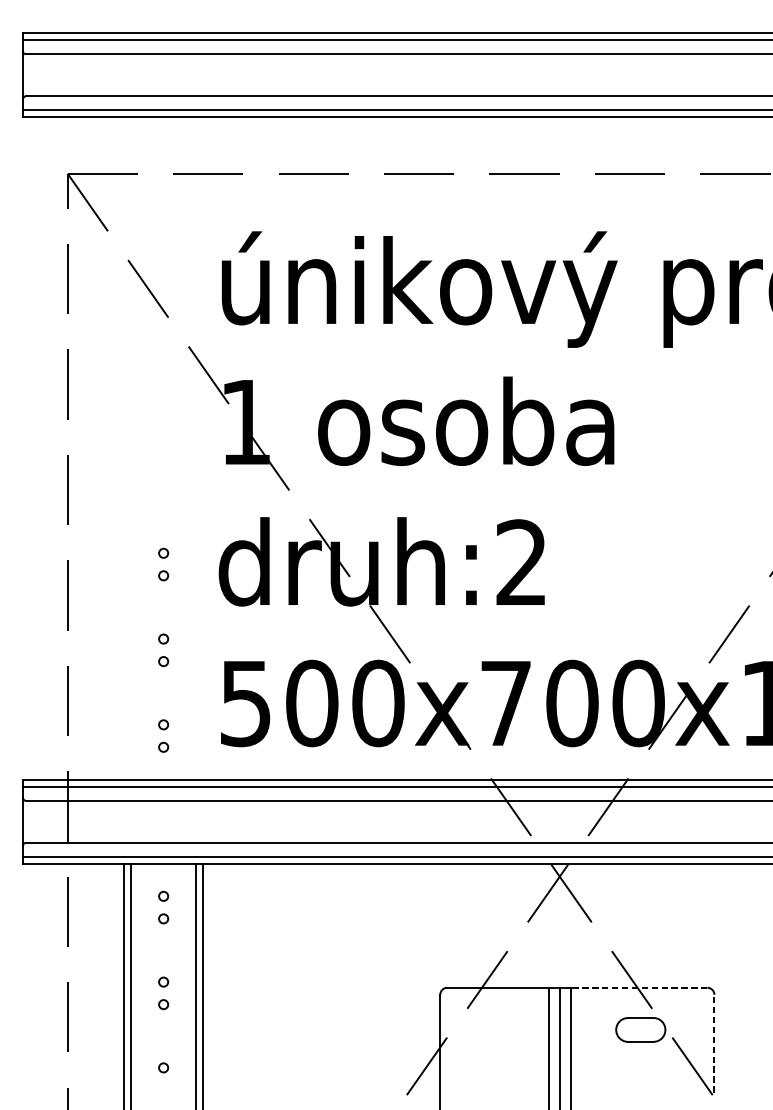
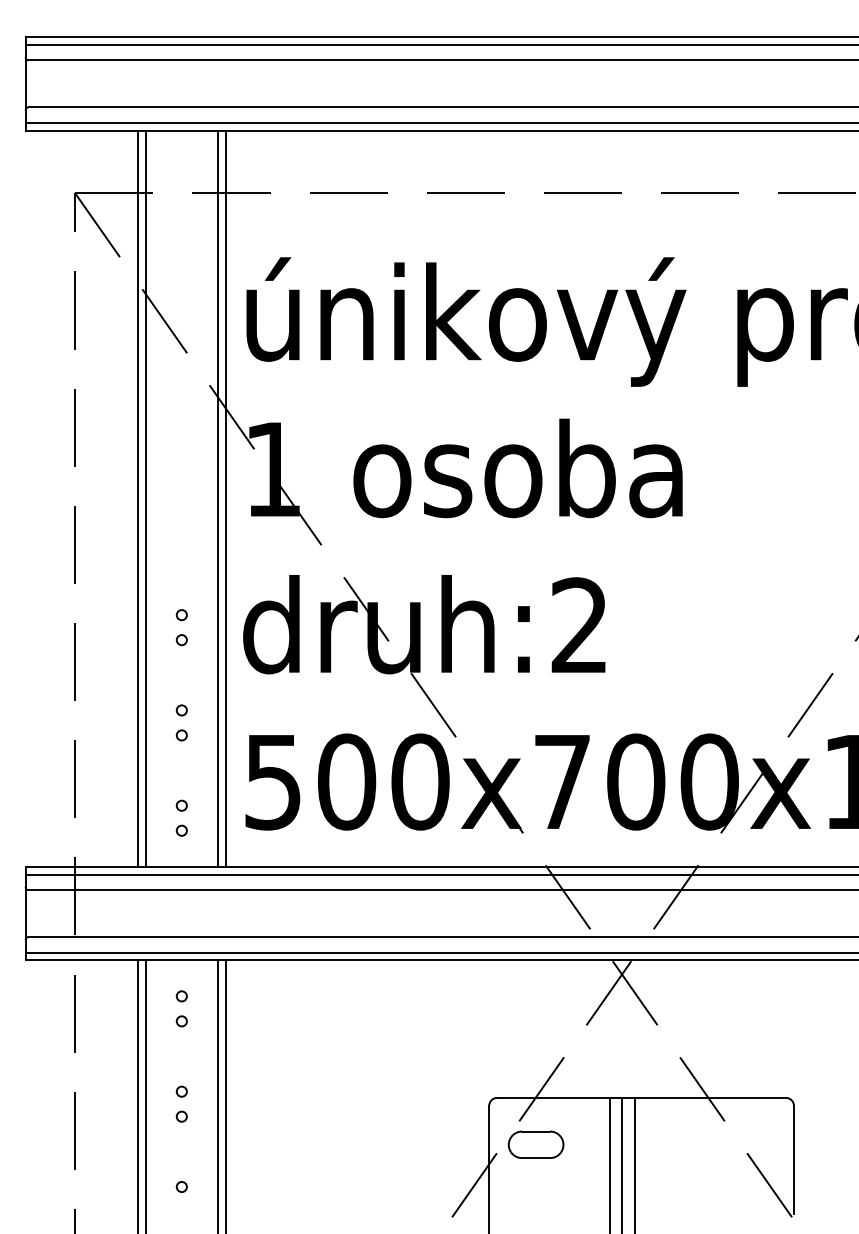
line: (124, 448) -> (138, 498), added
line: (130, 448) -> (145, 498), added
line: (195, 448) -> (217, 498), added
line: (202, 448) -> (225, 498), added
line: (639, 987) -> (710, 1097), dashed -> solid
part: (640, 1029) -> (535, 1144), moved
line: (714, 1043) -> (793, 1159), dashed -> solid

